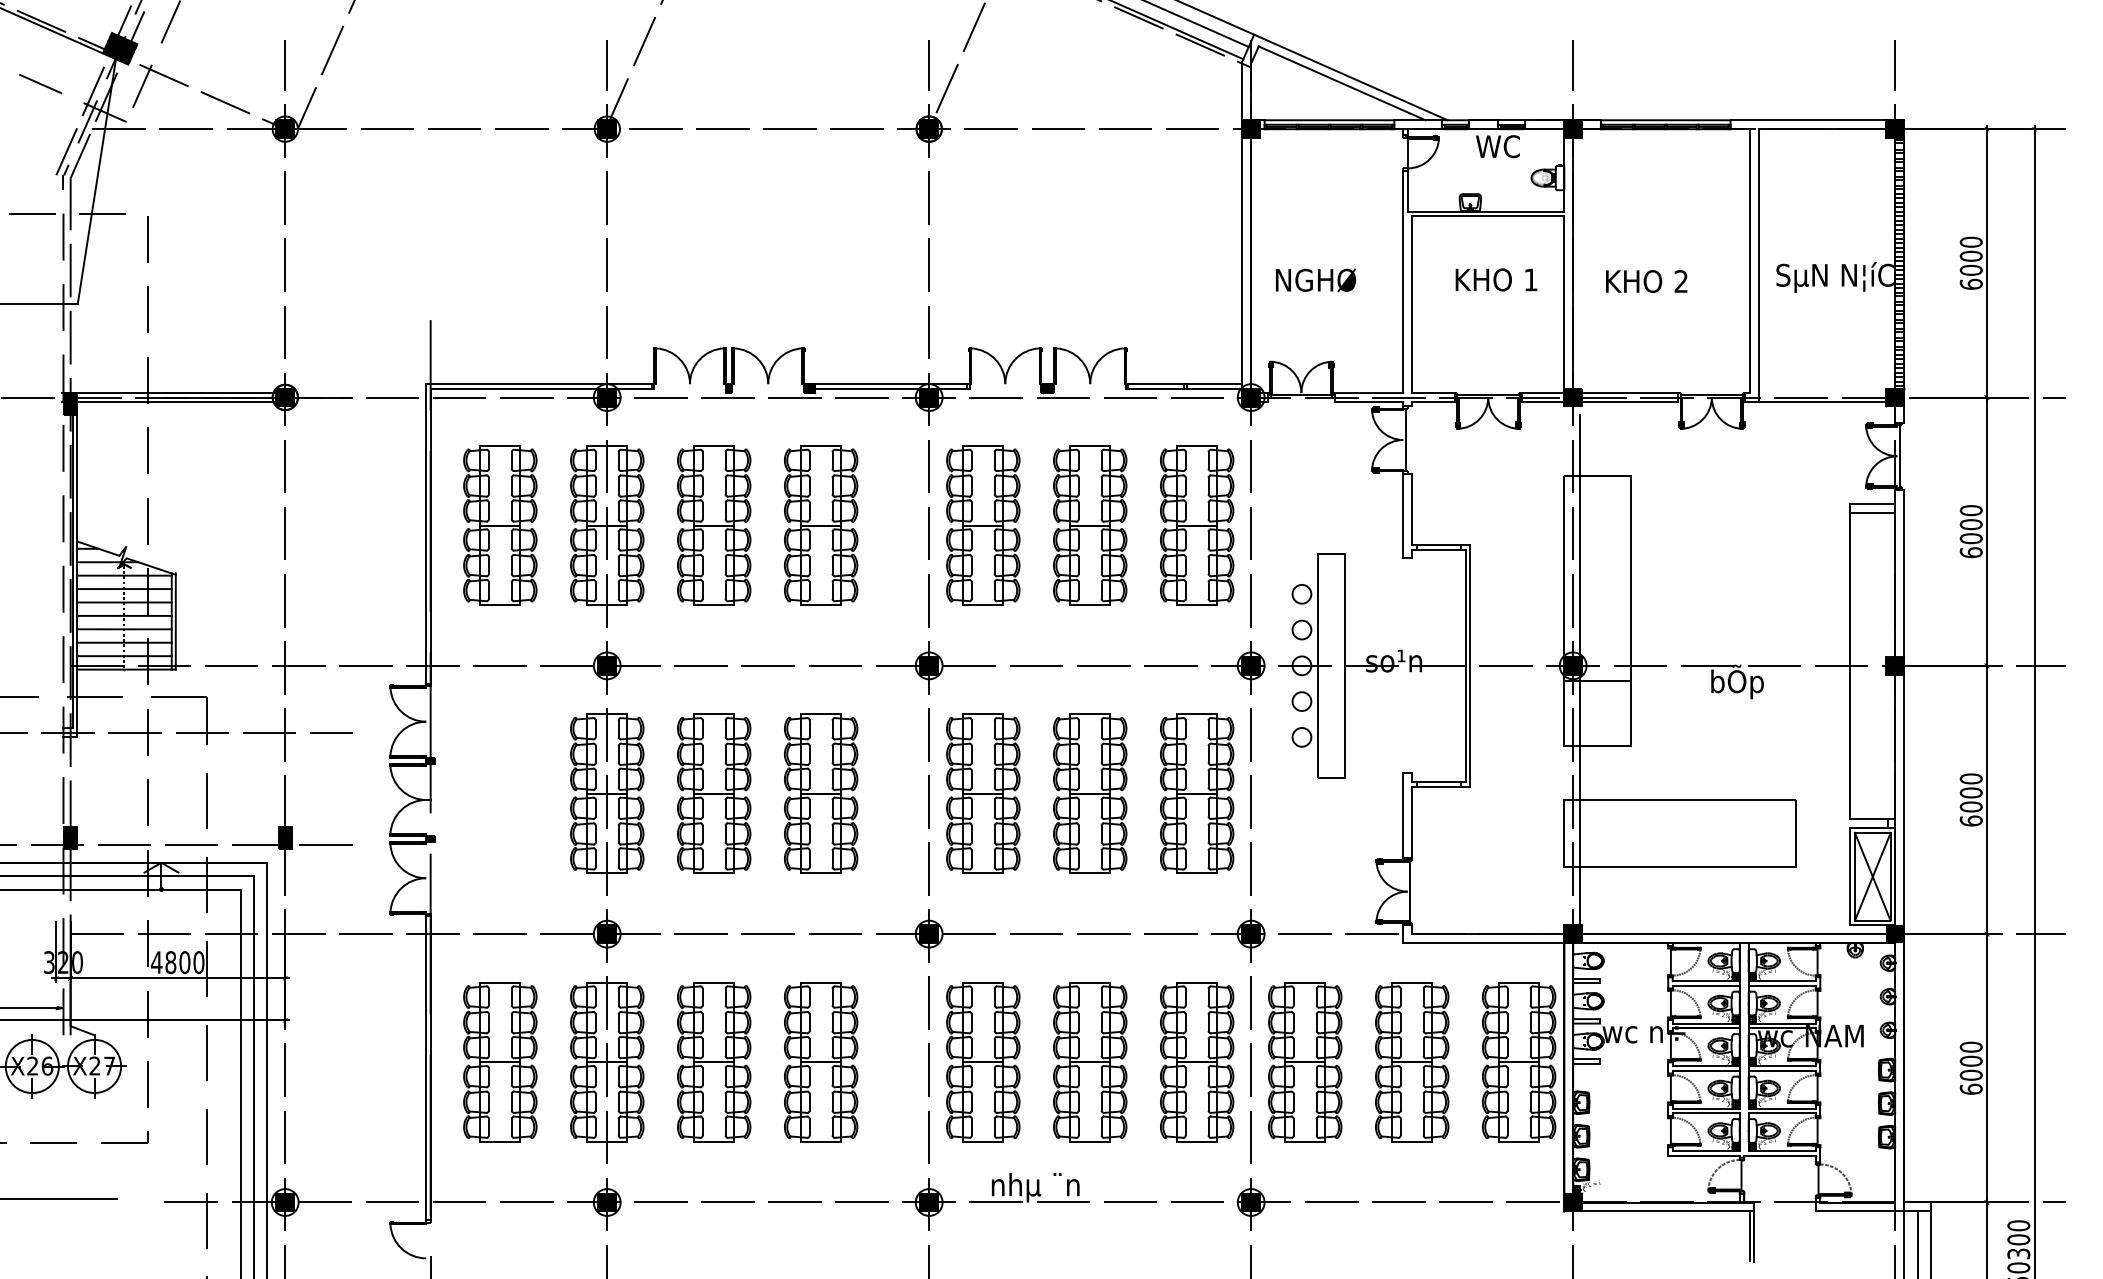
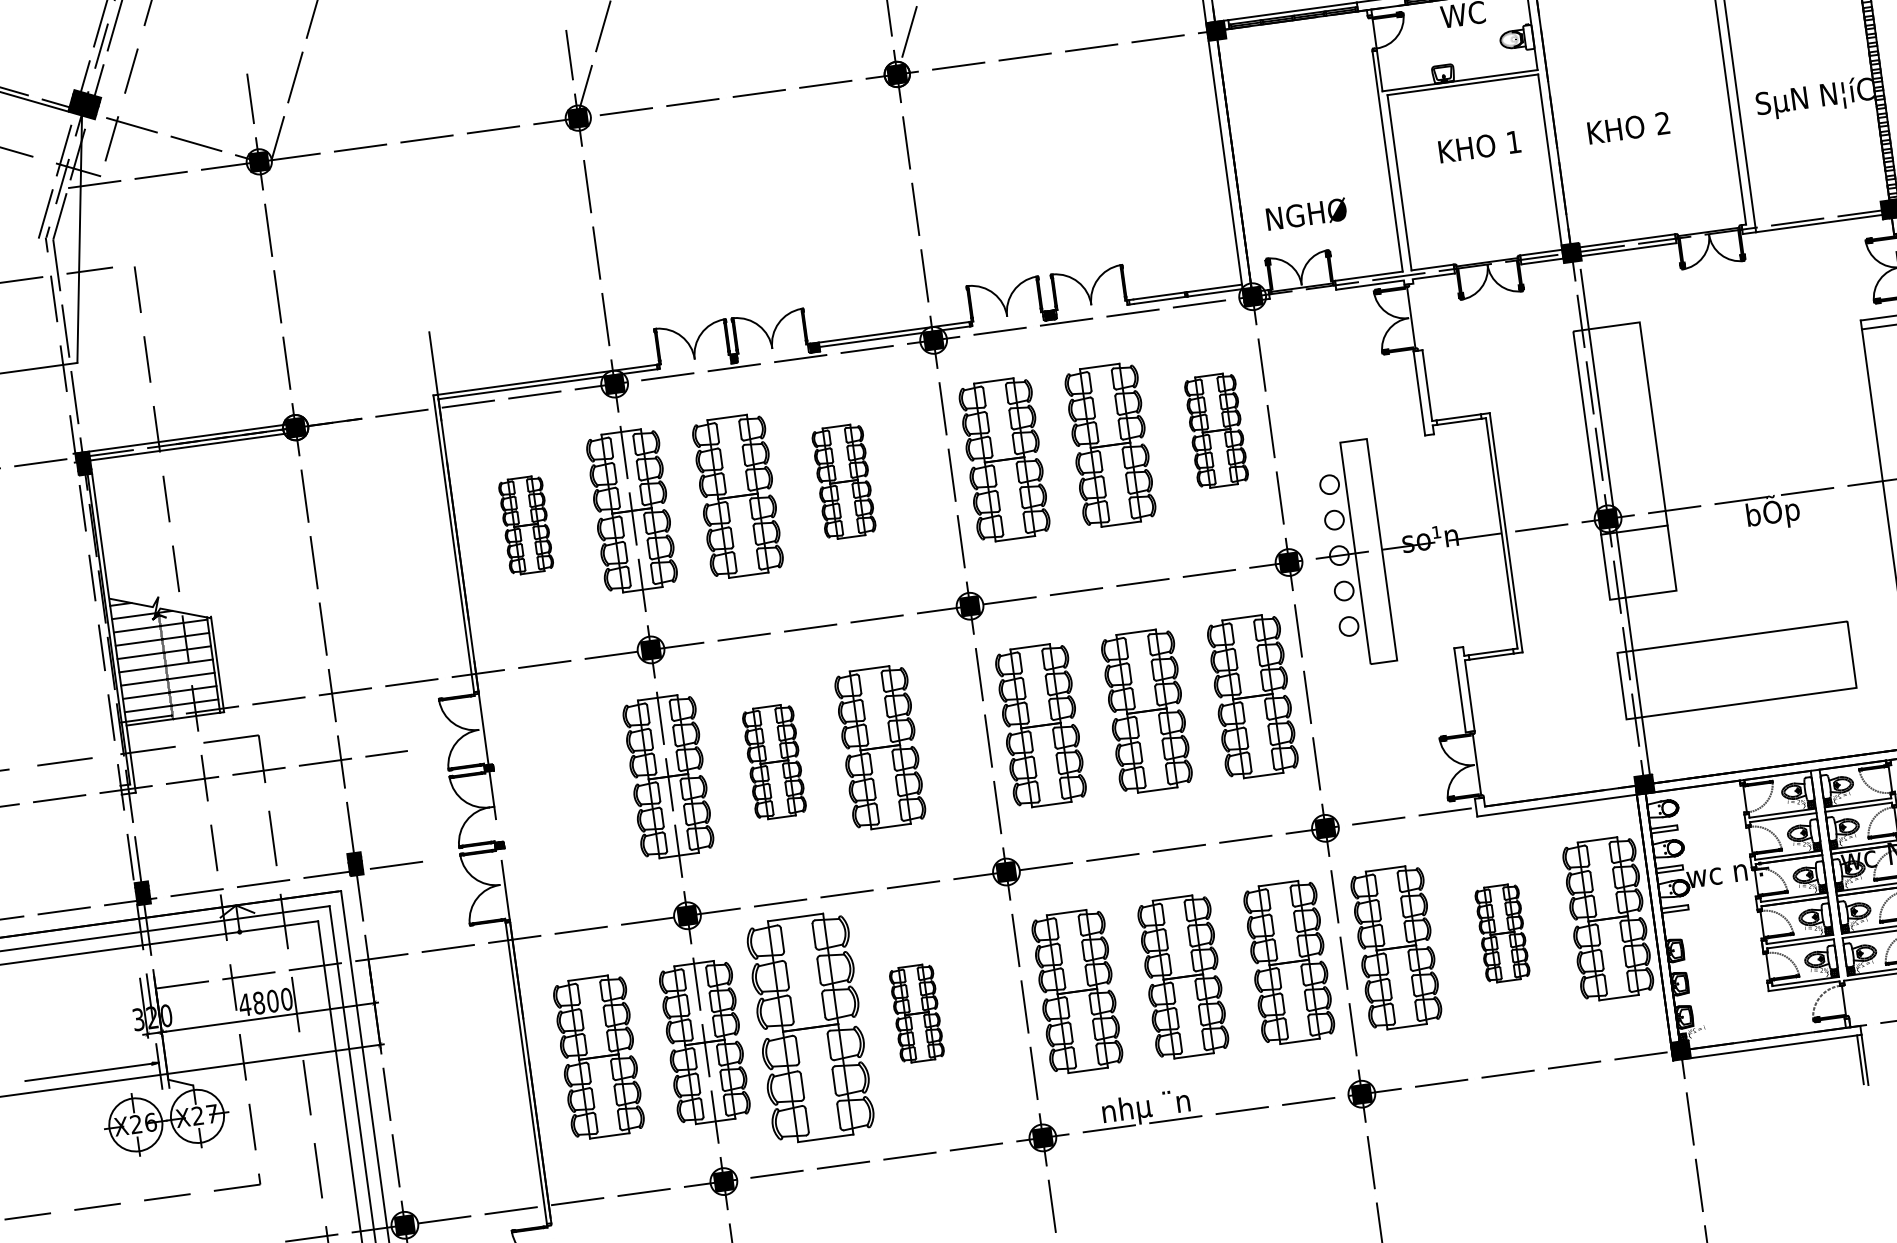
text: (1315, 280) -> (1306, 214), moved
part: (500, 525) -> (526, 525), size x0.6
part: (821, 525) -> (844, 481), size x0.7
part: (1197, 525) -> (1216, 430), size x0.7
part: (714, 793) -> (774, 761), size x0.7
part: (714, 1062) -> (811, 1028), size x1.4
part: (821, 1062) -> (917, 1013), size x0.6
part: (1412, 1062) -> (1502, 933), size x0.6

